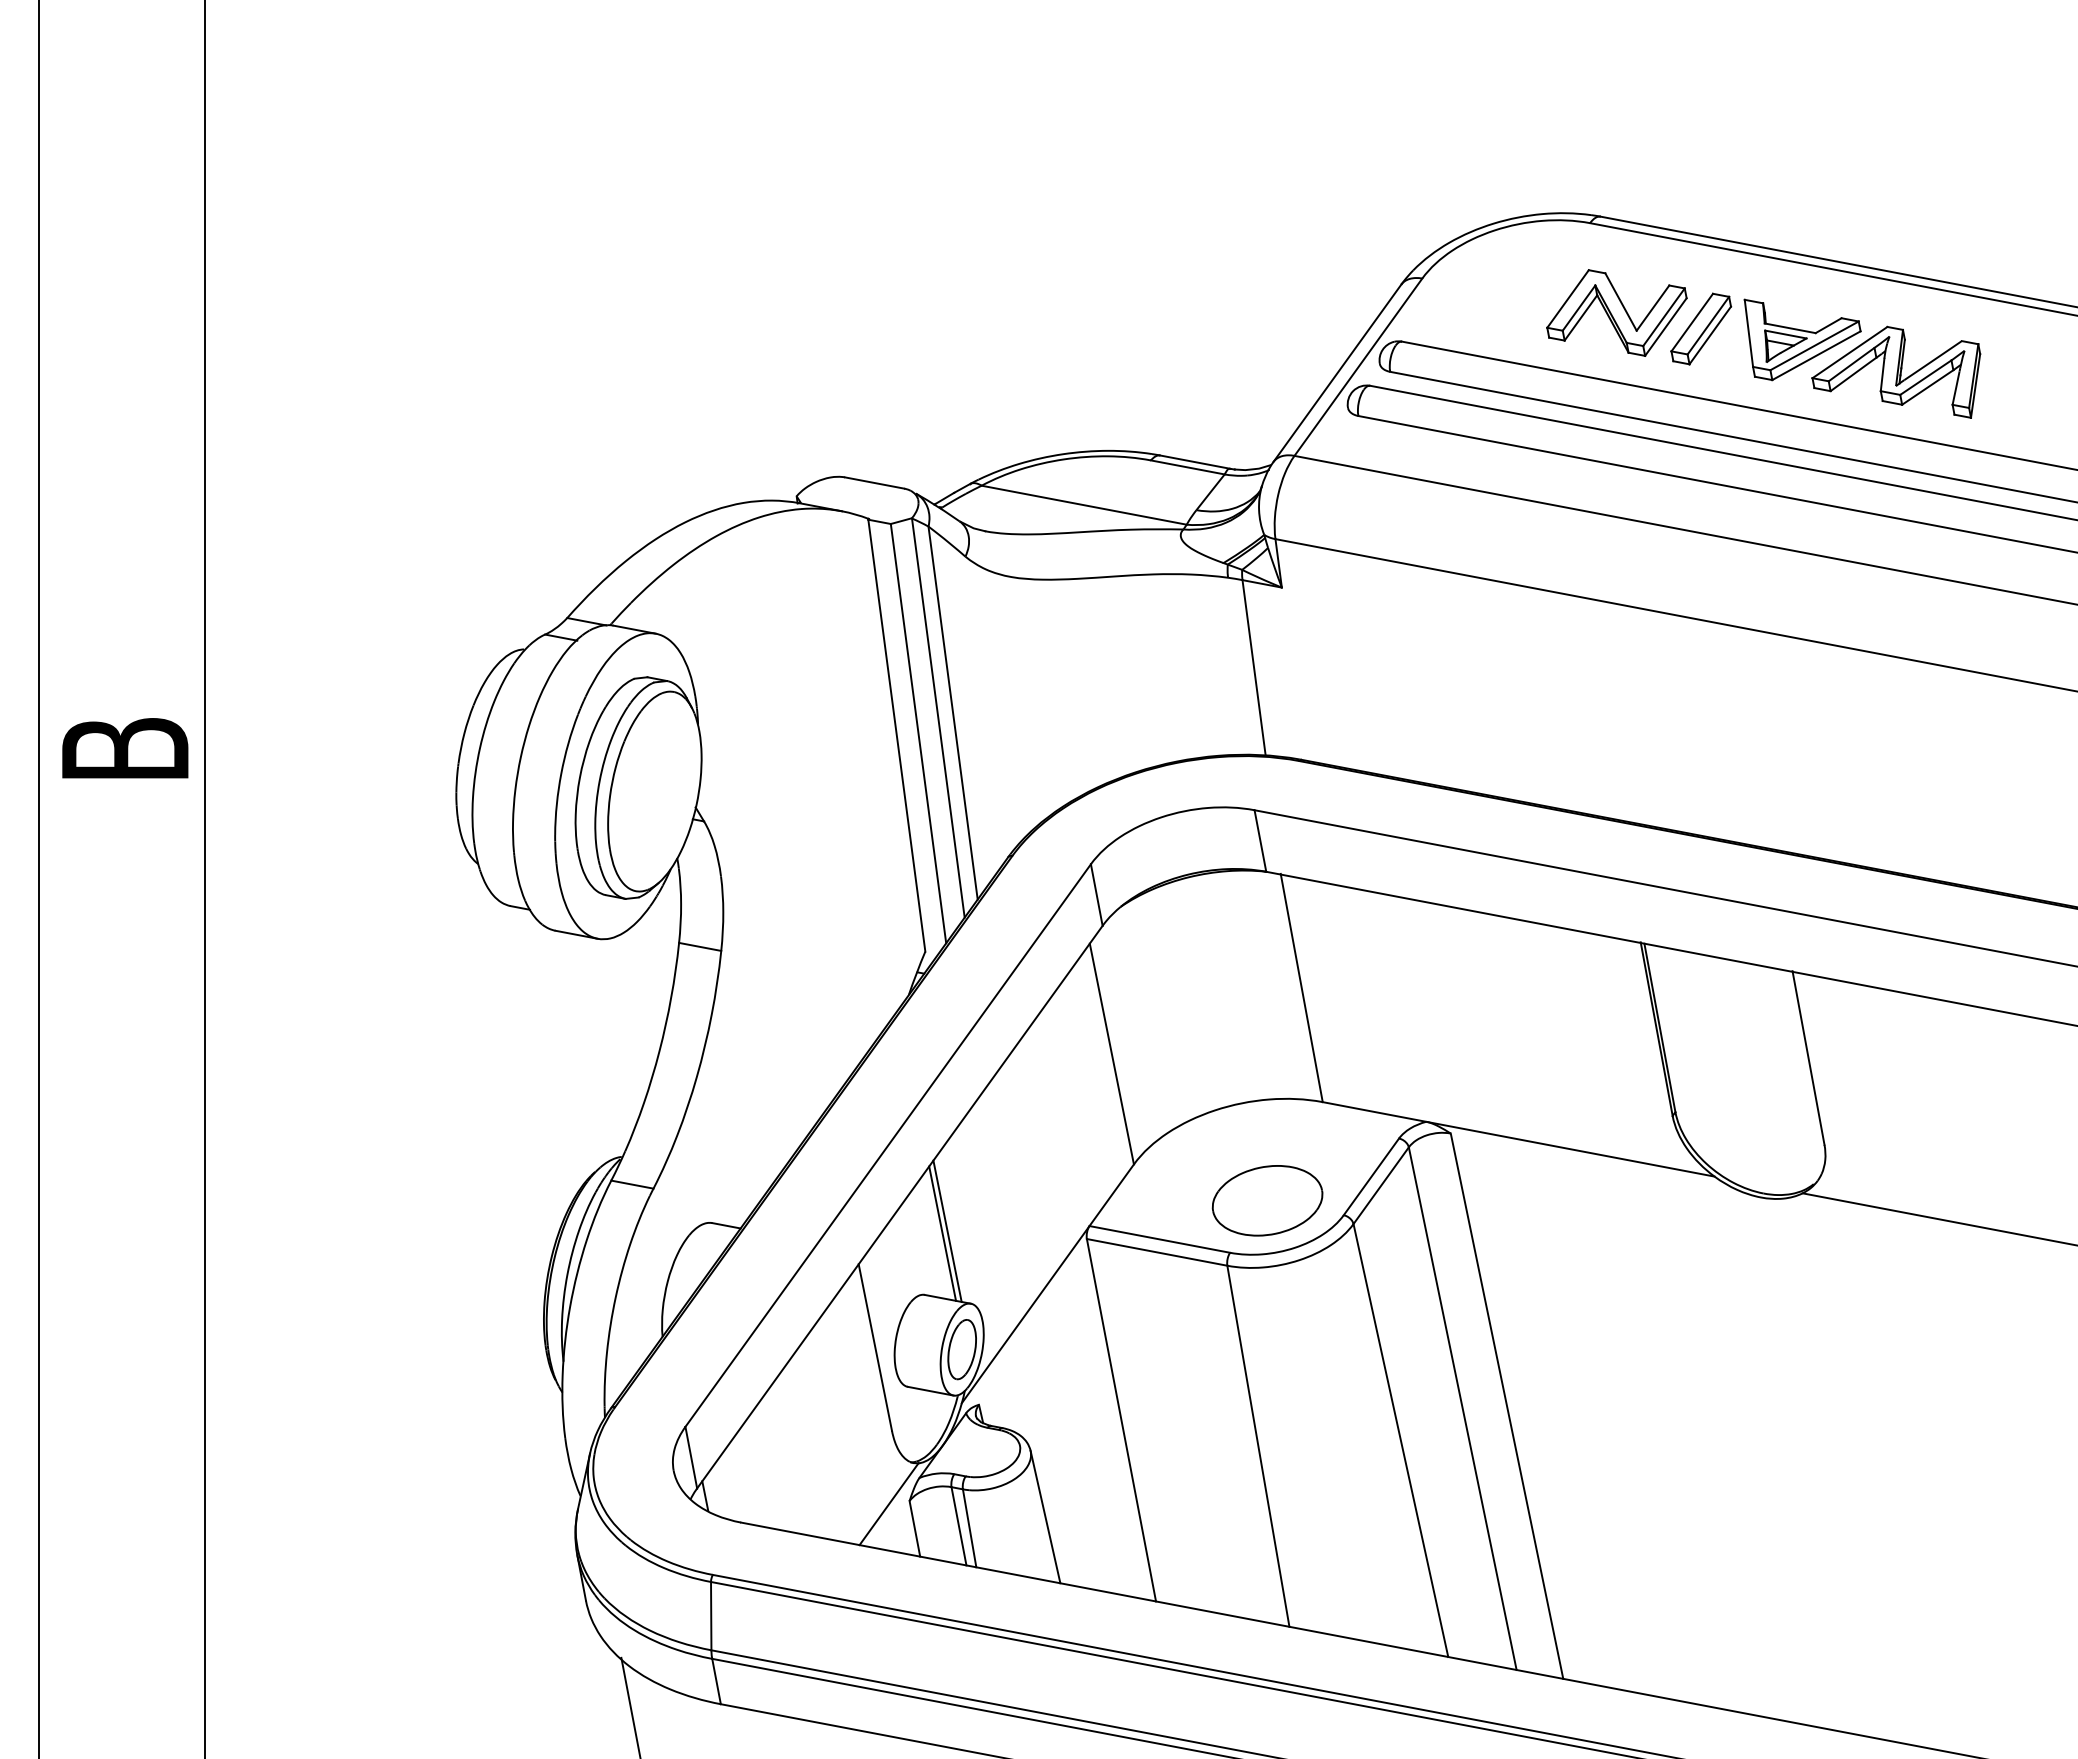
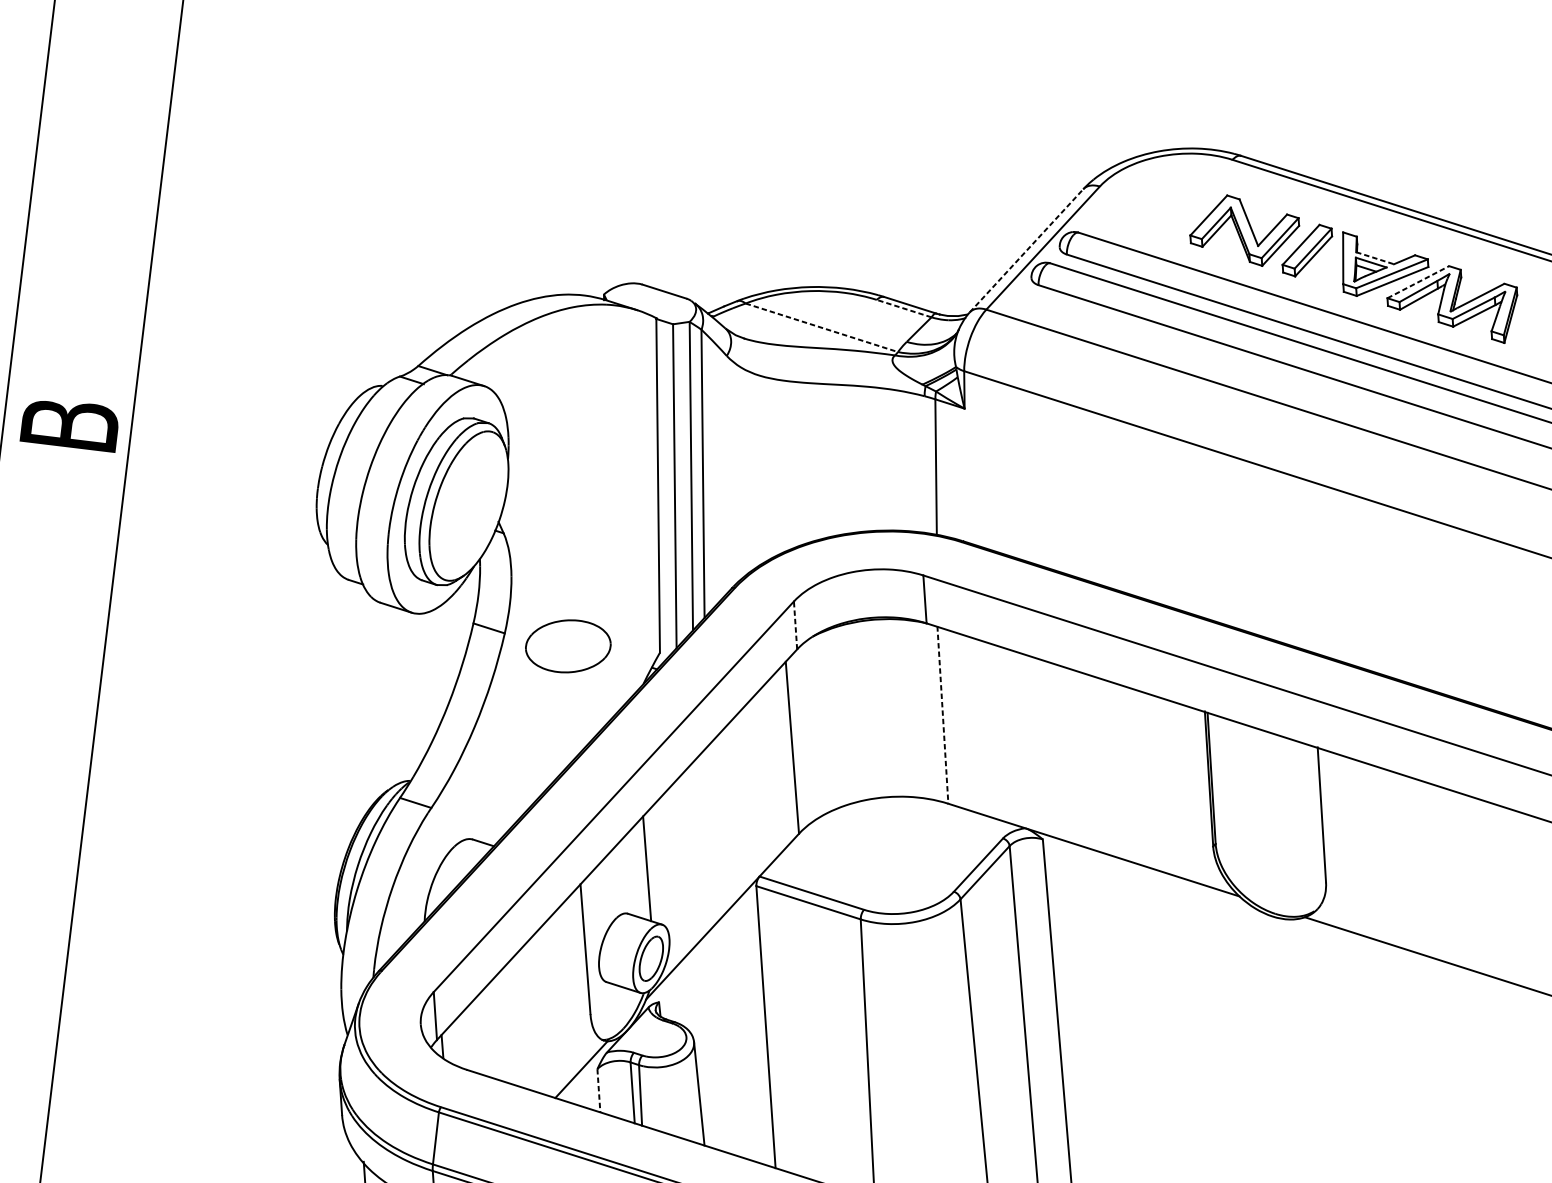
line: (1790, 328) -> (1375, 258), solid -> dashed
line: (1850, 352) -> (1418, 282), solid -> dashed
line: (1337, 372) -> (1026, 250), solid -> dashed
line: (1187, 467) -> (903, 308), solid -> dashed
line: (1084, 505) -> (822, 328), solid -> dashed
line: (1096, 894) -> (795, 625), solid -> dashed
line: (1301, 988) -> (942, 715), solid -> dashed
part: (1267, 1200) -> (568, 646), moved
line: (947, 1230) -> (651, 866), removed
line: (914, 1529) -> (598, 1091), solid -> dashed

